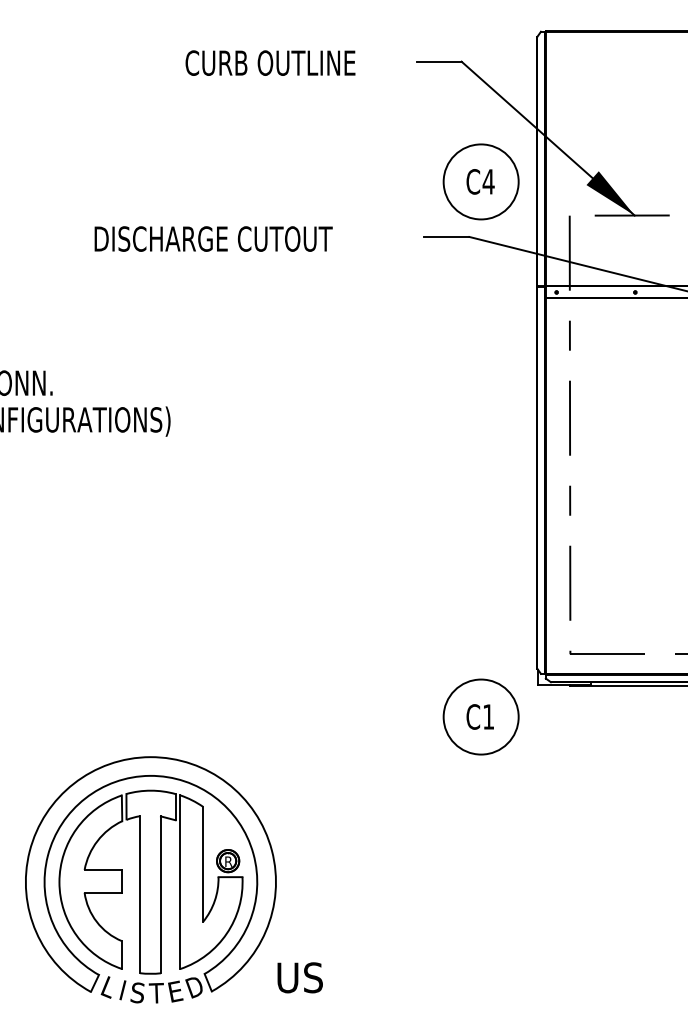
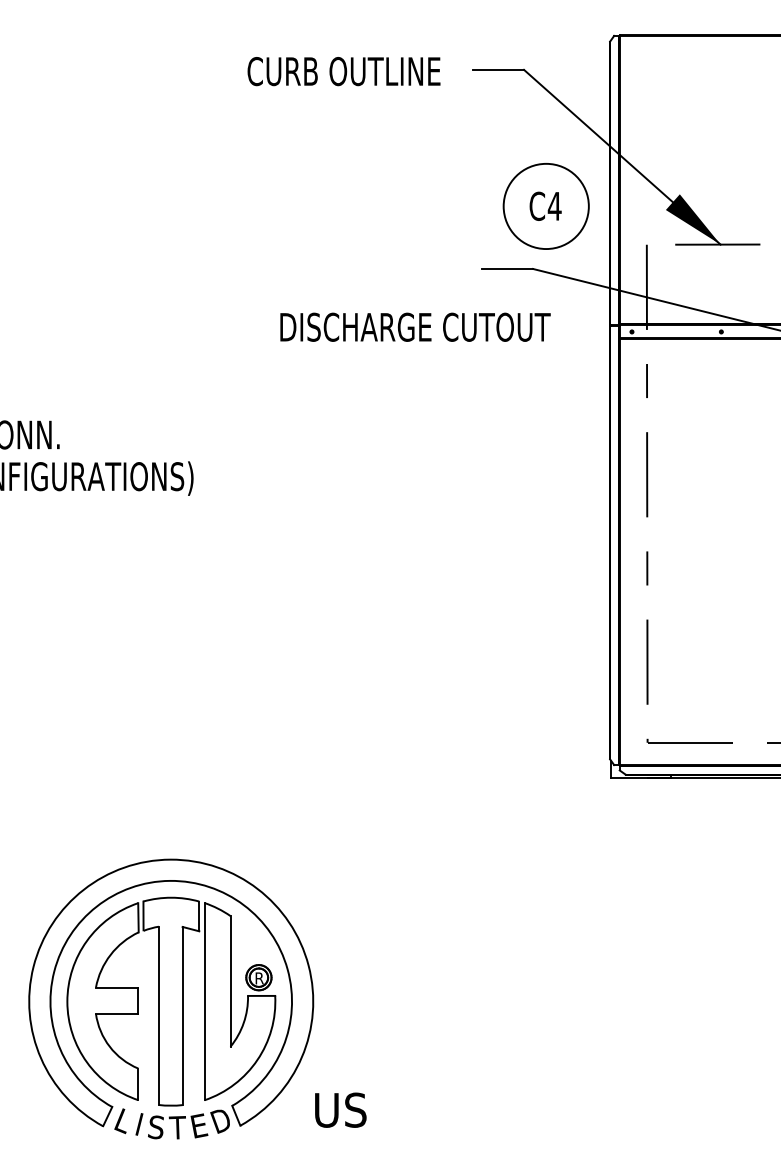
text: (270, 63) -> (343, 71), moved
text: (213, 238) -> (415, 326), moved
part: (480, 716) -> (545, 813), removed

